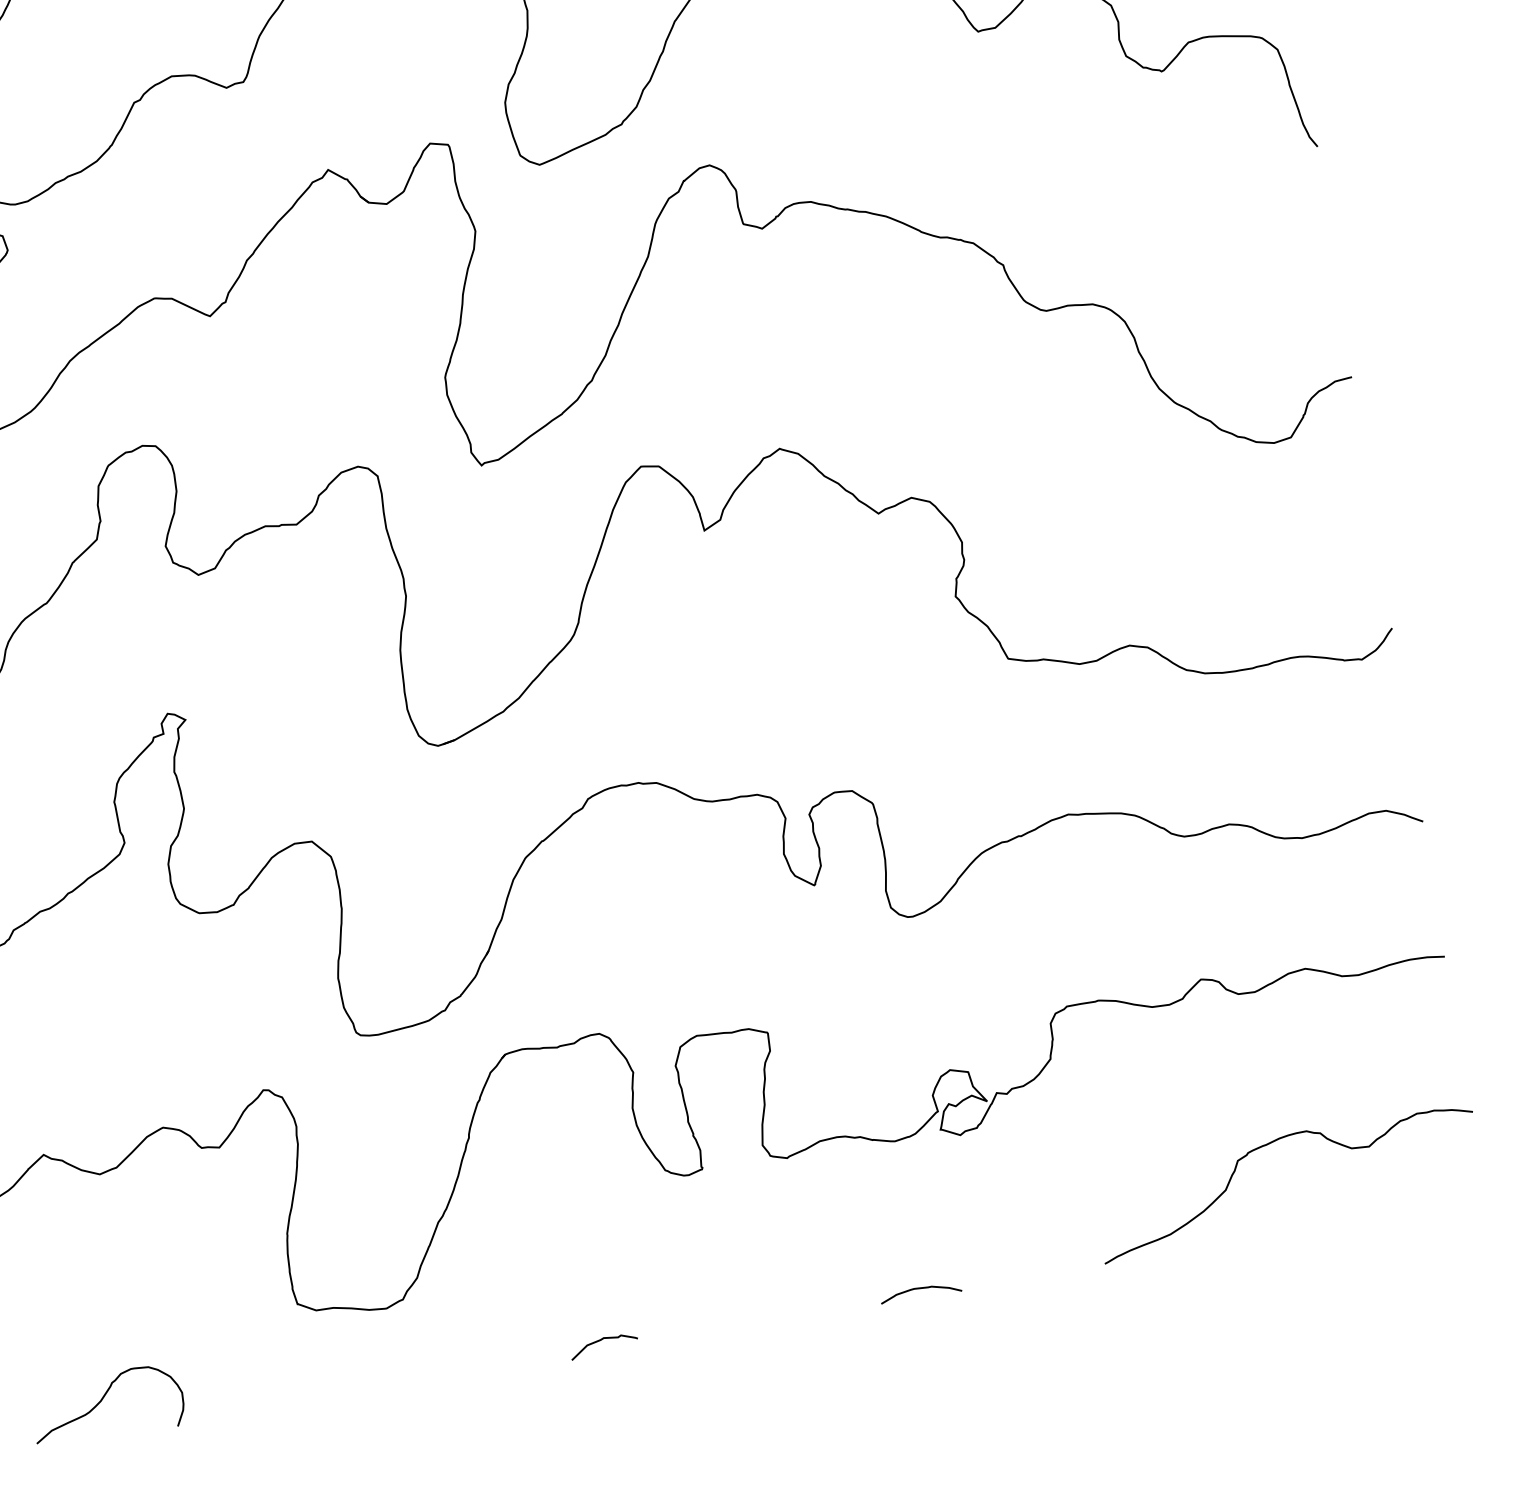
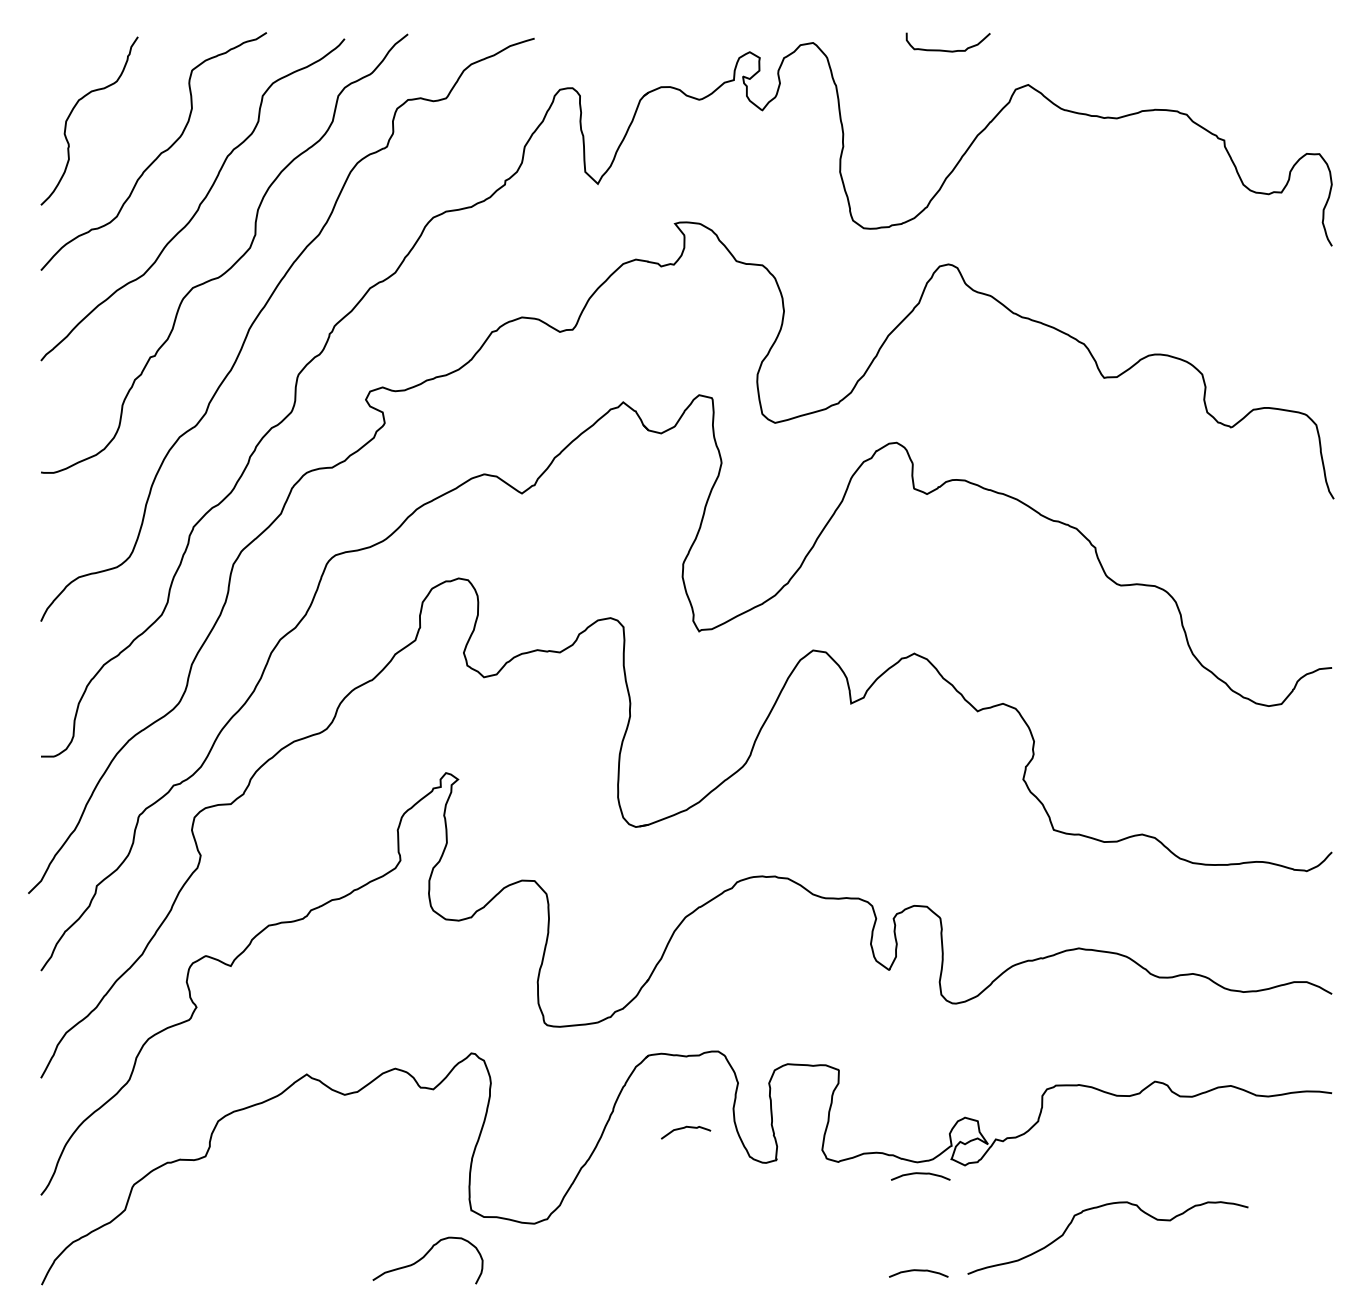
curve: (1267, 1146) -> (1097, 1208), moved
curve: (901, 1157) -> (920, 1174), added
curve: (602, 1340) -> (685, 1128), moved
curve: (102, 1401) -> (424, 1257), moved

